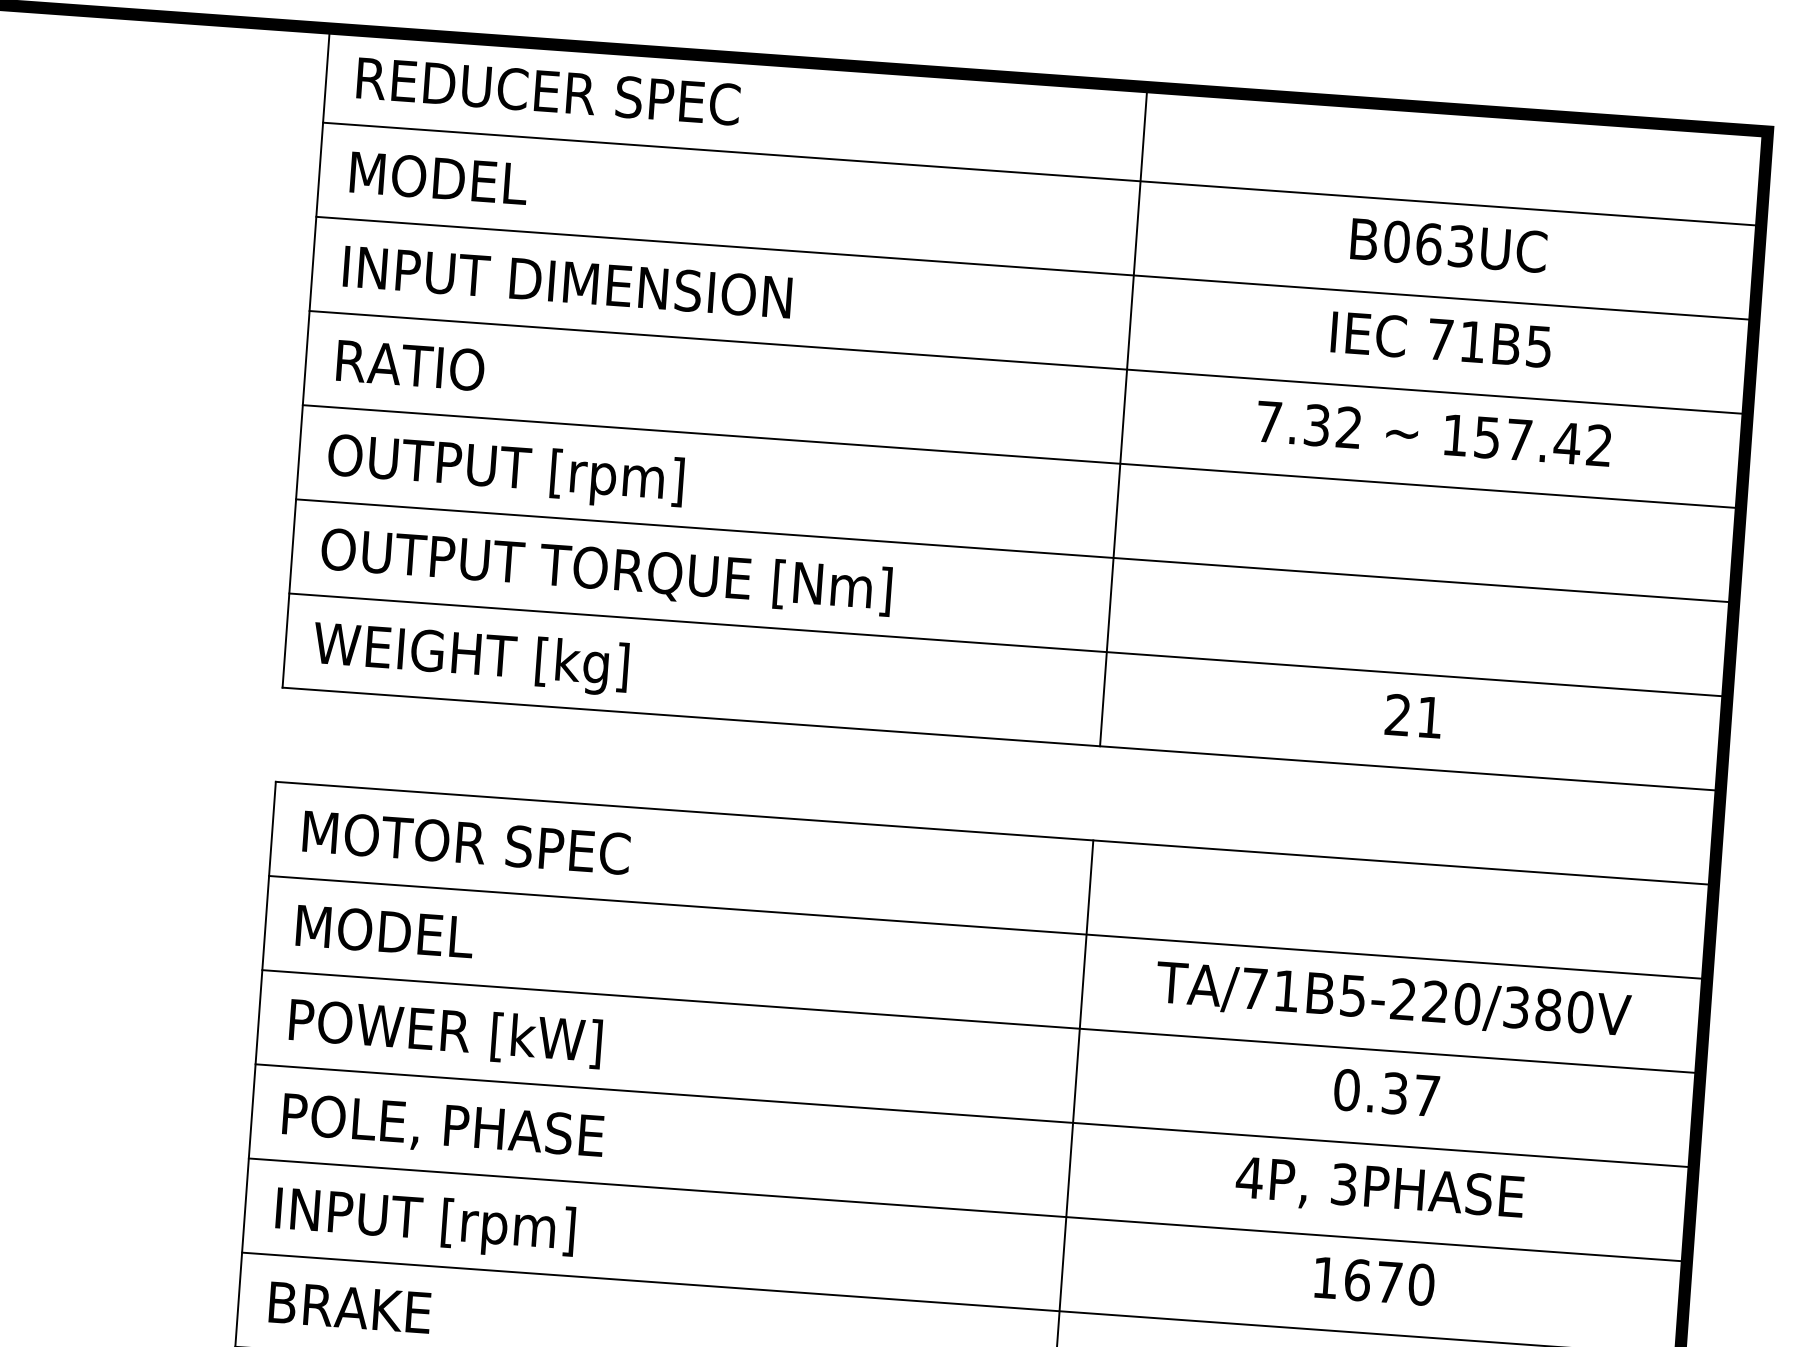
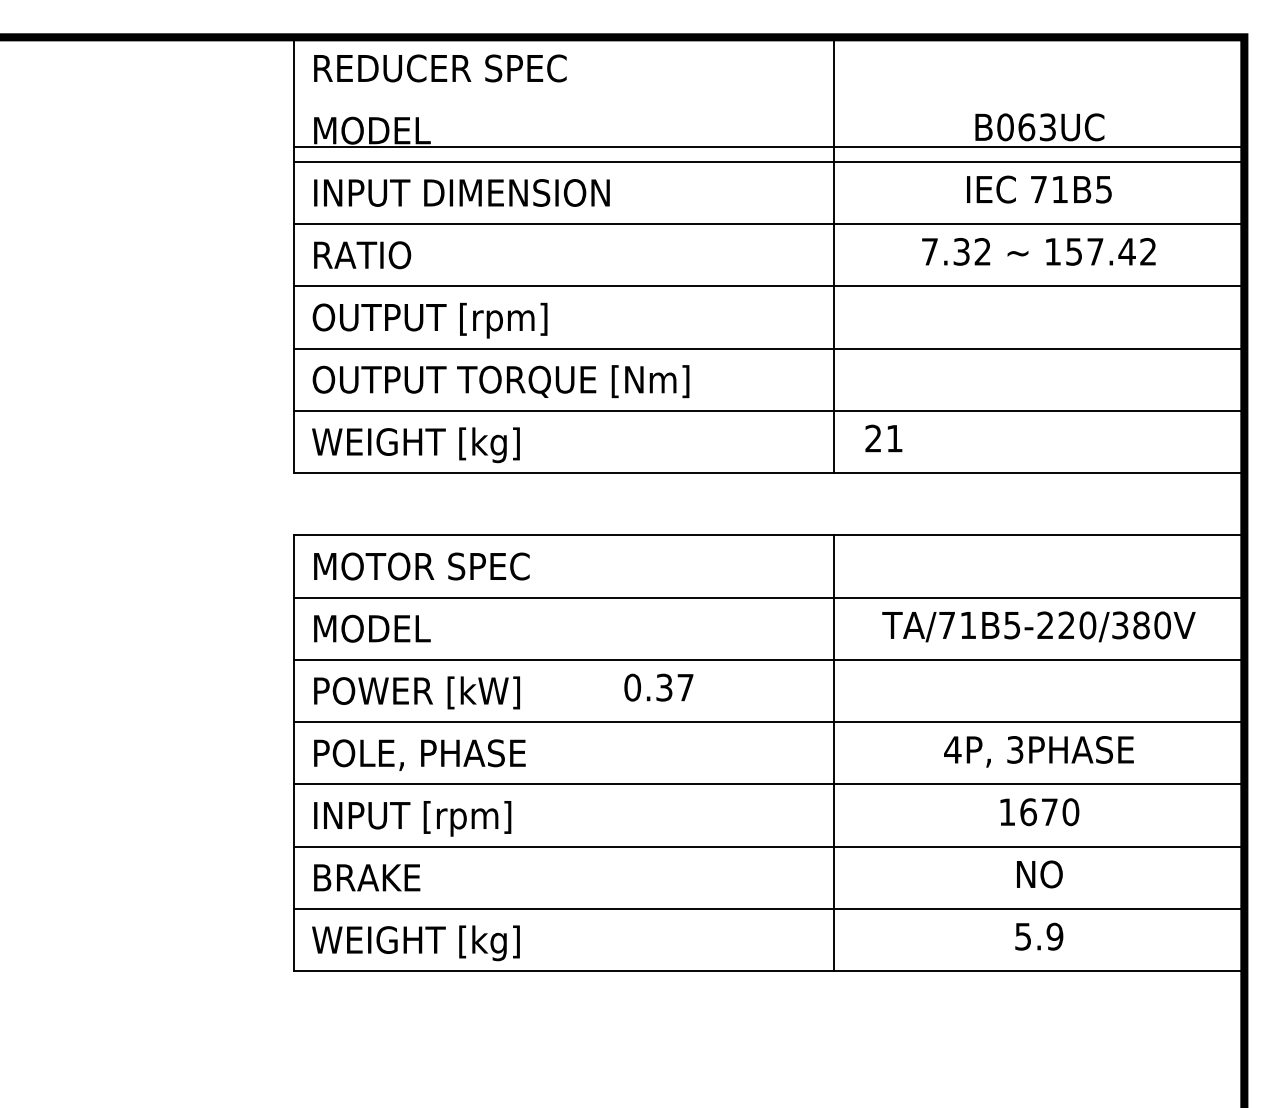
line: (1041, 174) -> (768, 146), moved
text: (1413, 716) -> (883, 438), moved
text: (1386, 1092) -> (658, 687), moved

